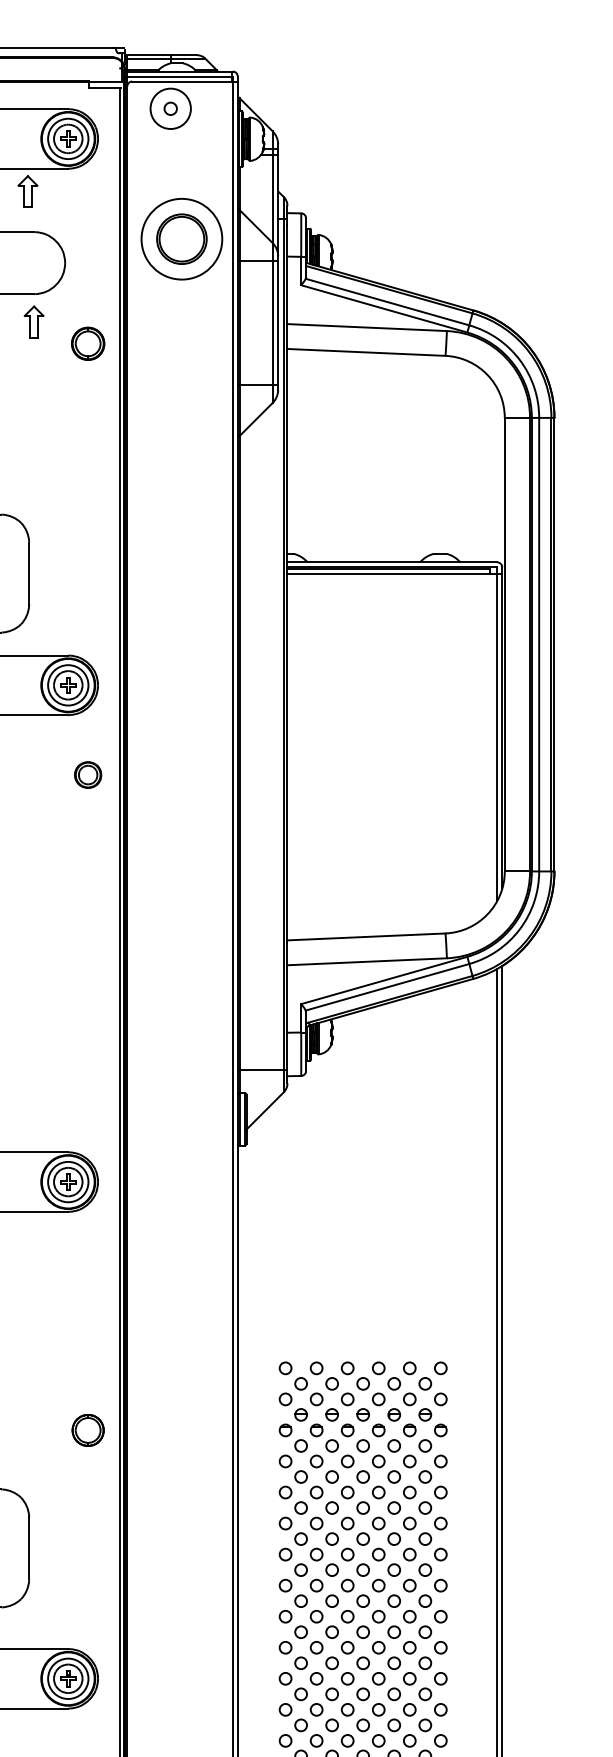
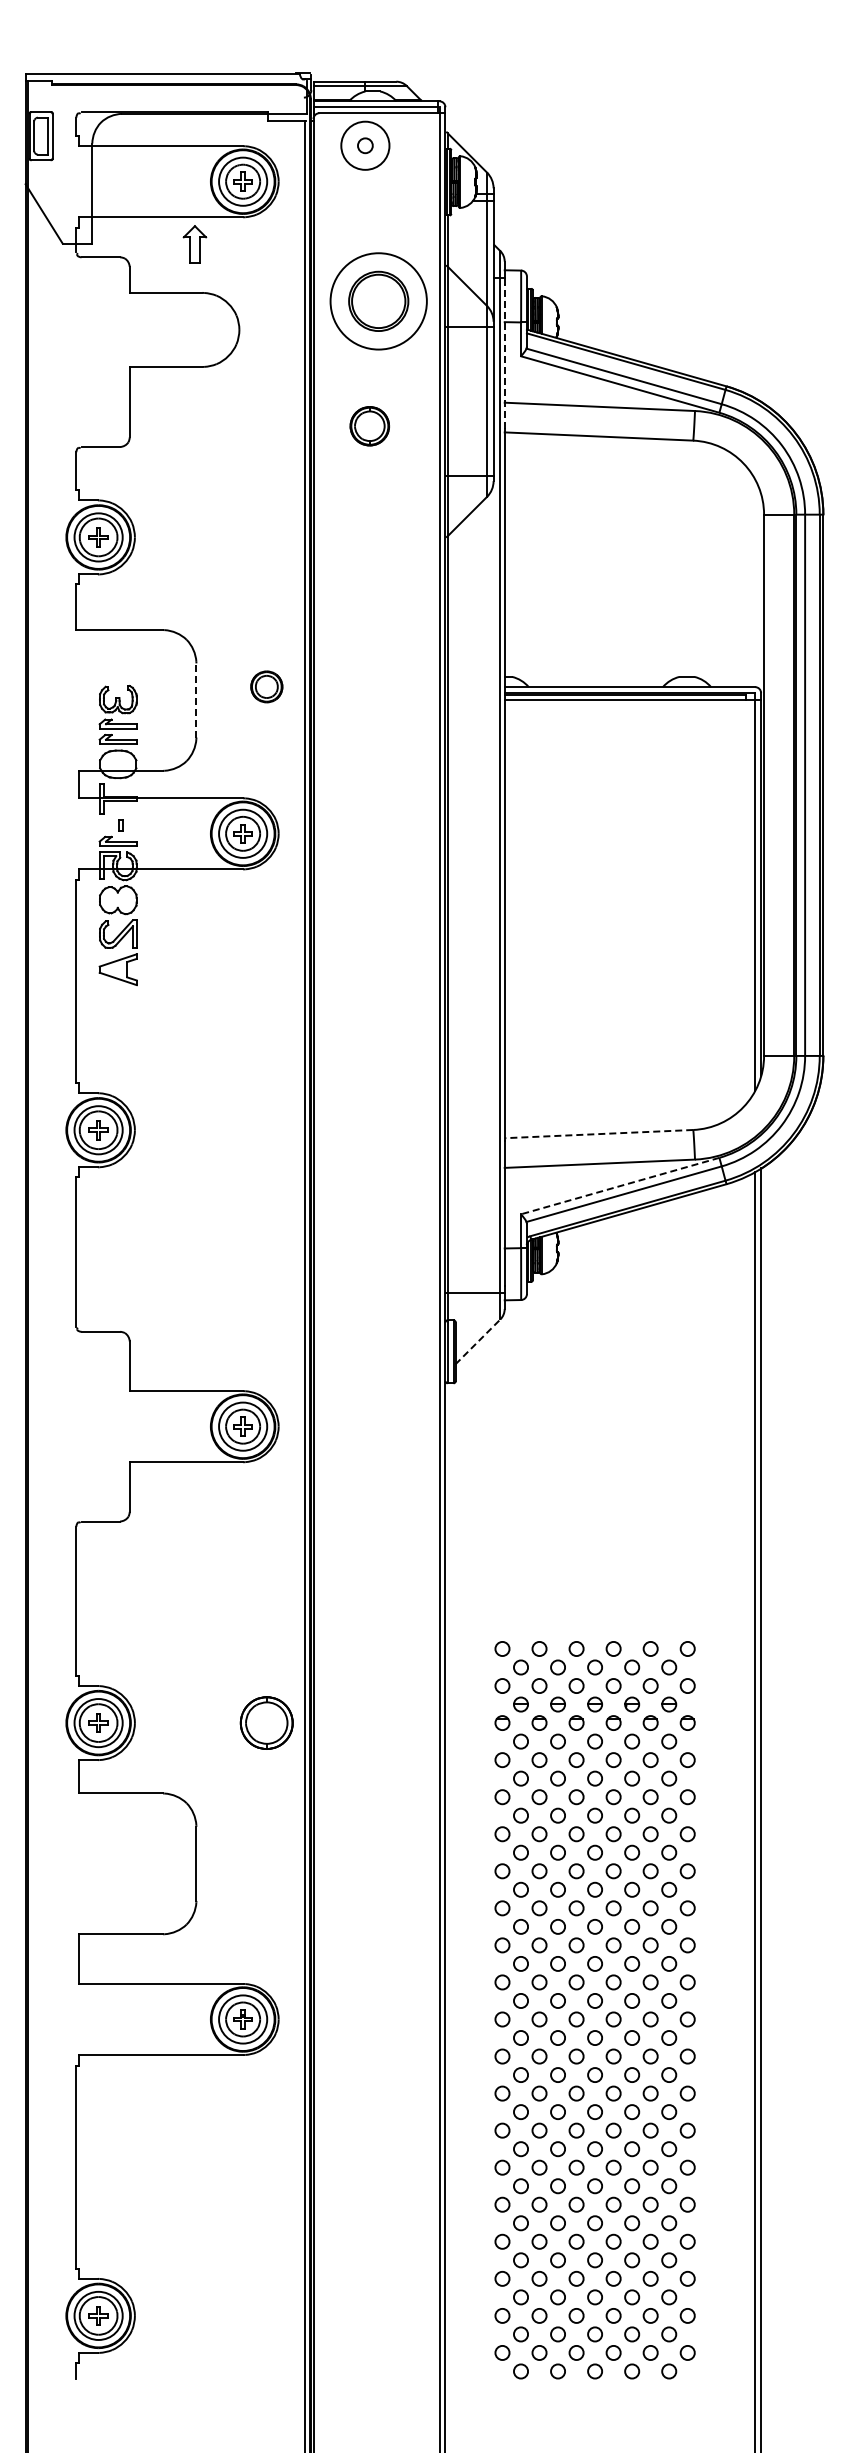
line: (287, 285) -> (504, 356), solid -> dashed
part: (34, 321) -> (202, 399), removed
part: (87, 344) -> (369, 426), moved
line: (29, 572) -> (196, 699), solid -> dashed
part: (87, 774) -> (266, 686), moved
line: (366, 937) -> (598, 1134), solid -> dashed
line: (383, 980) -> (619, 1186), solid -> dashed
line: (264, 1110) -> (477, 1341), solid -> dashed
part: (87, 1429) -> (266, 1722), size x1.4

